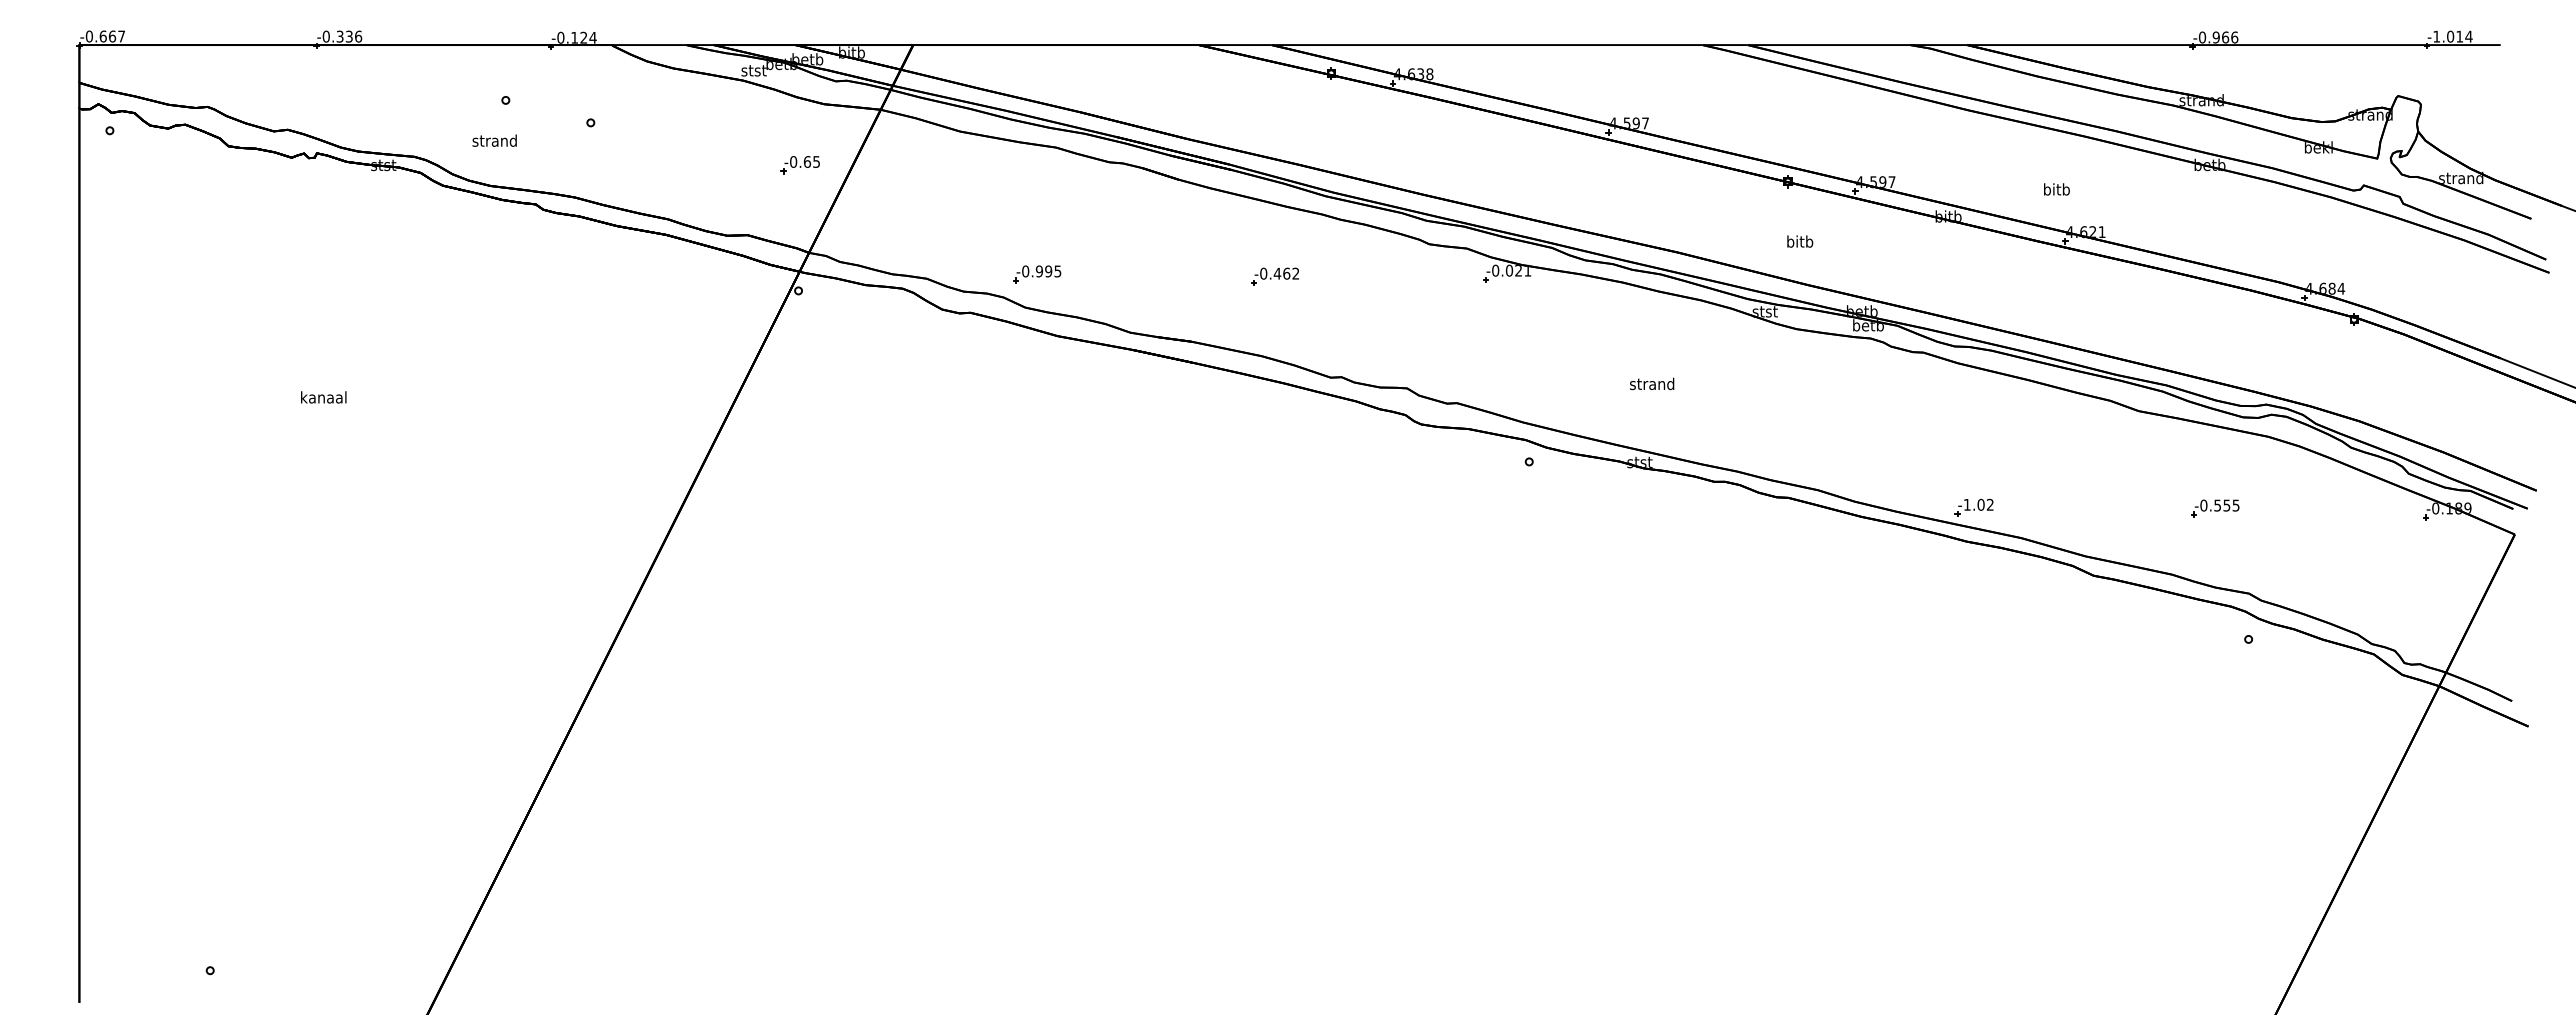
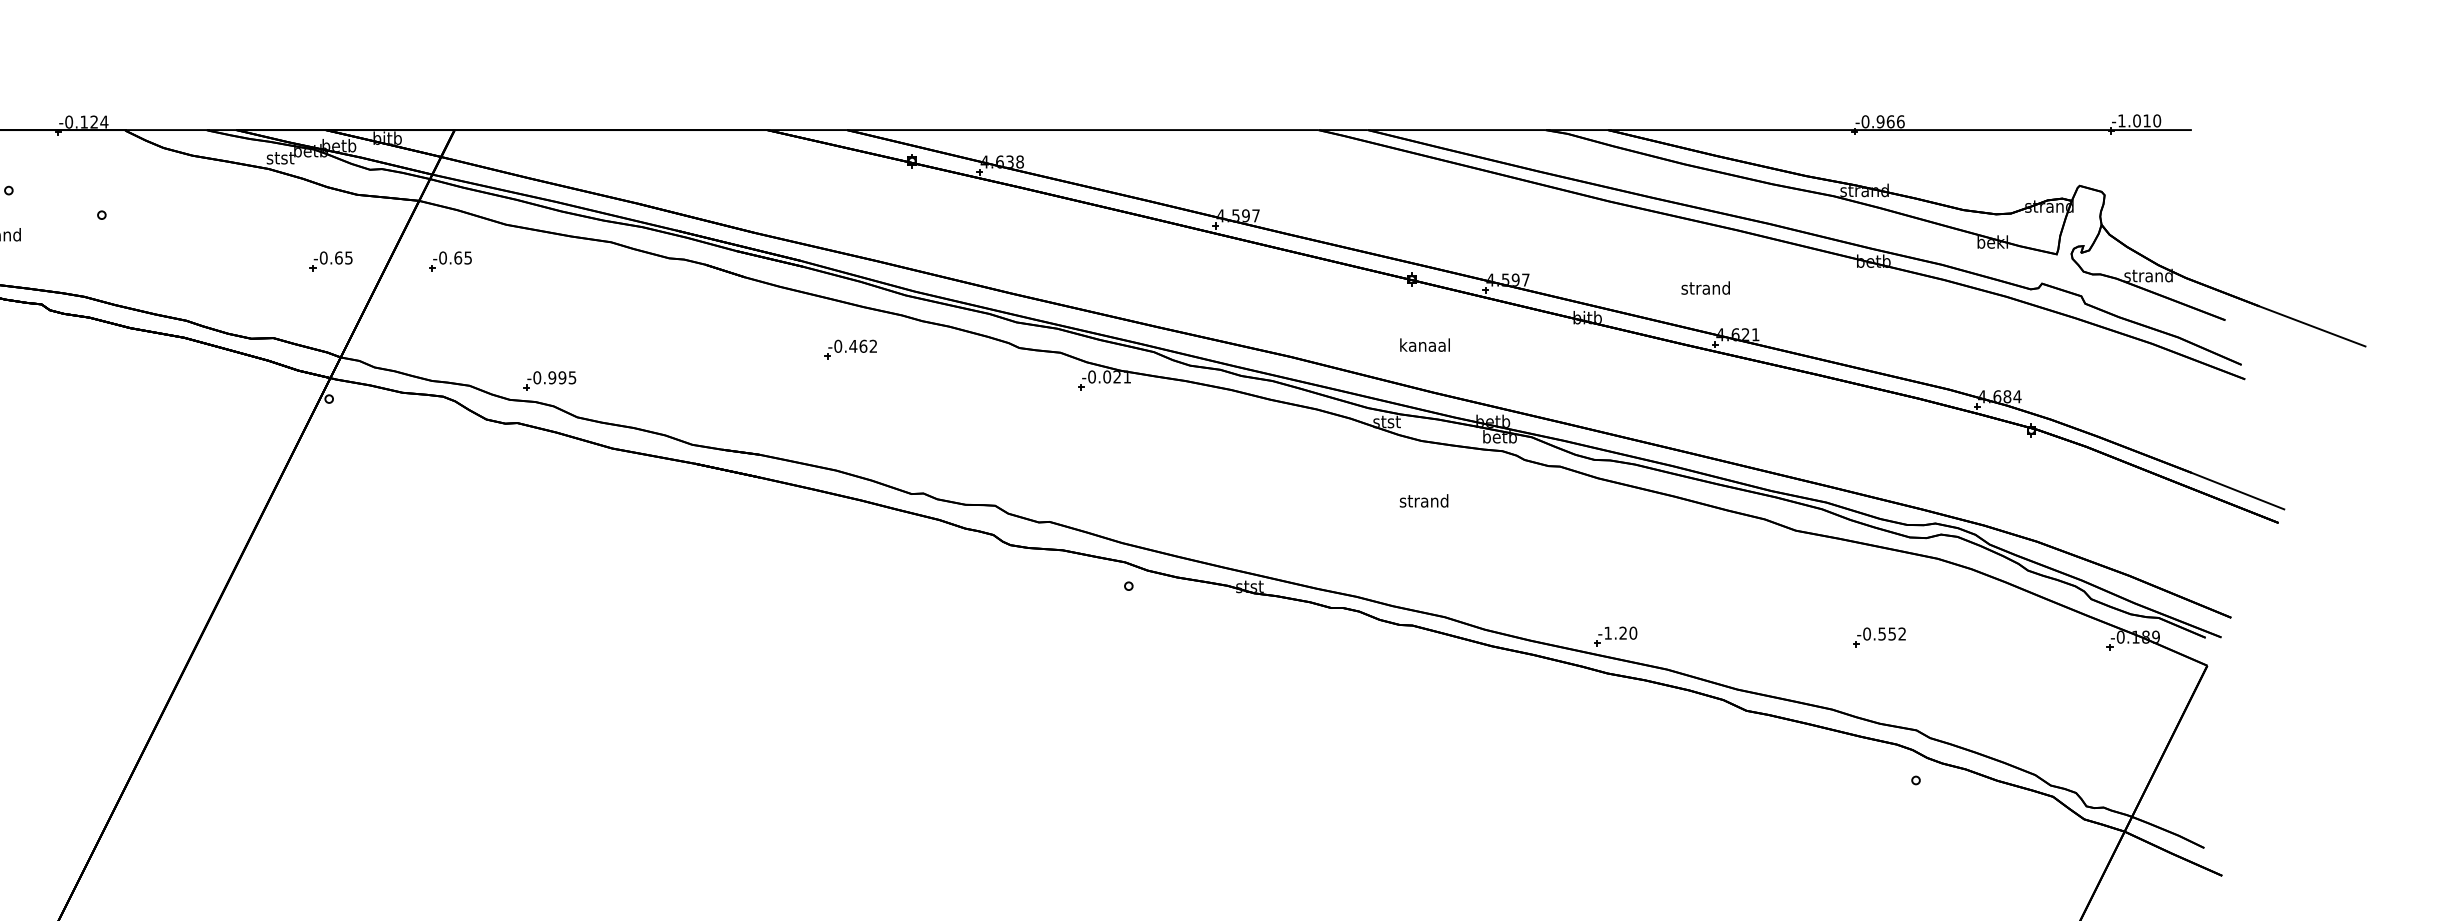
text: (2468, 36) -> (2156, 120), -1.014 -> -1.010
part: (908, 165) -> (449, 261), added
text: (2056, 189) -> (1705, 288), bitb -> strand
text: (1799, 241) -> (1424, 345), bitb -> kanaal
part: (1037, 274) -> (550, 381), moved
part: (1274, 276) -> (850, 349), moved
text: (1652, 383) -> (1424, 500), moved
text: (1985, 504) -> (1628, 632), -1.02 -> -1.20
text: (2235, 505) -> (1901, 633), -0.555 -> -0.552

